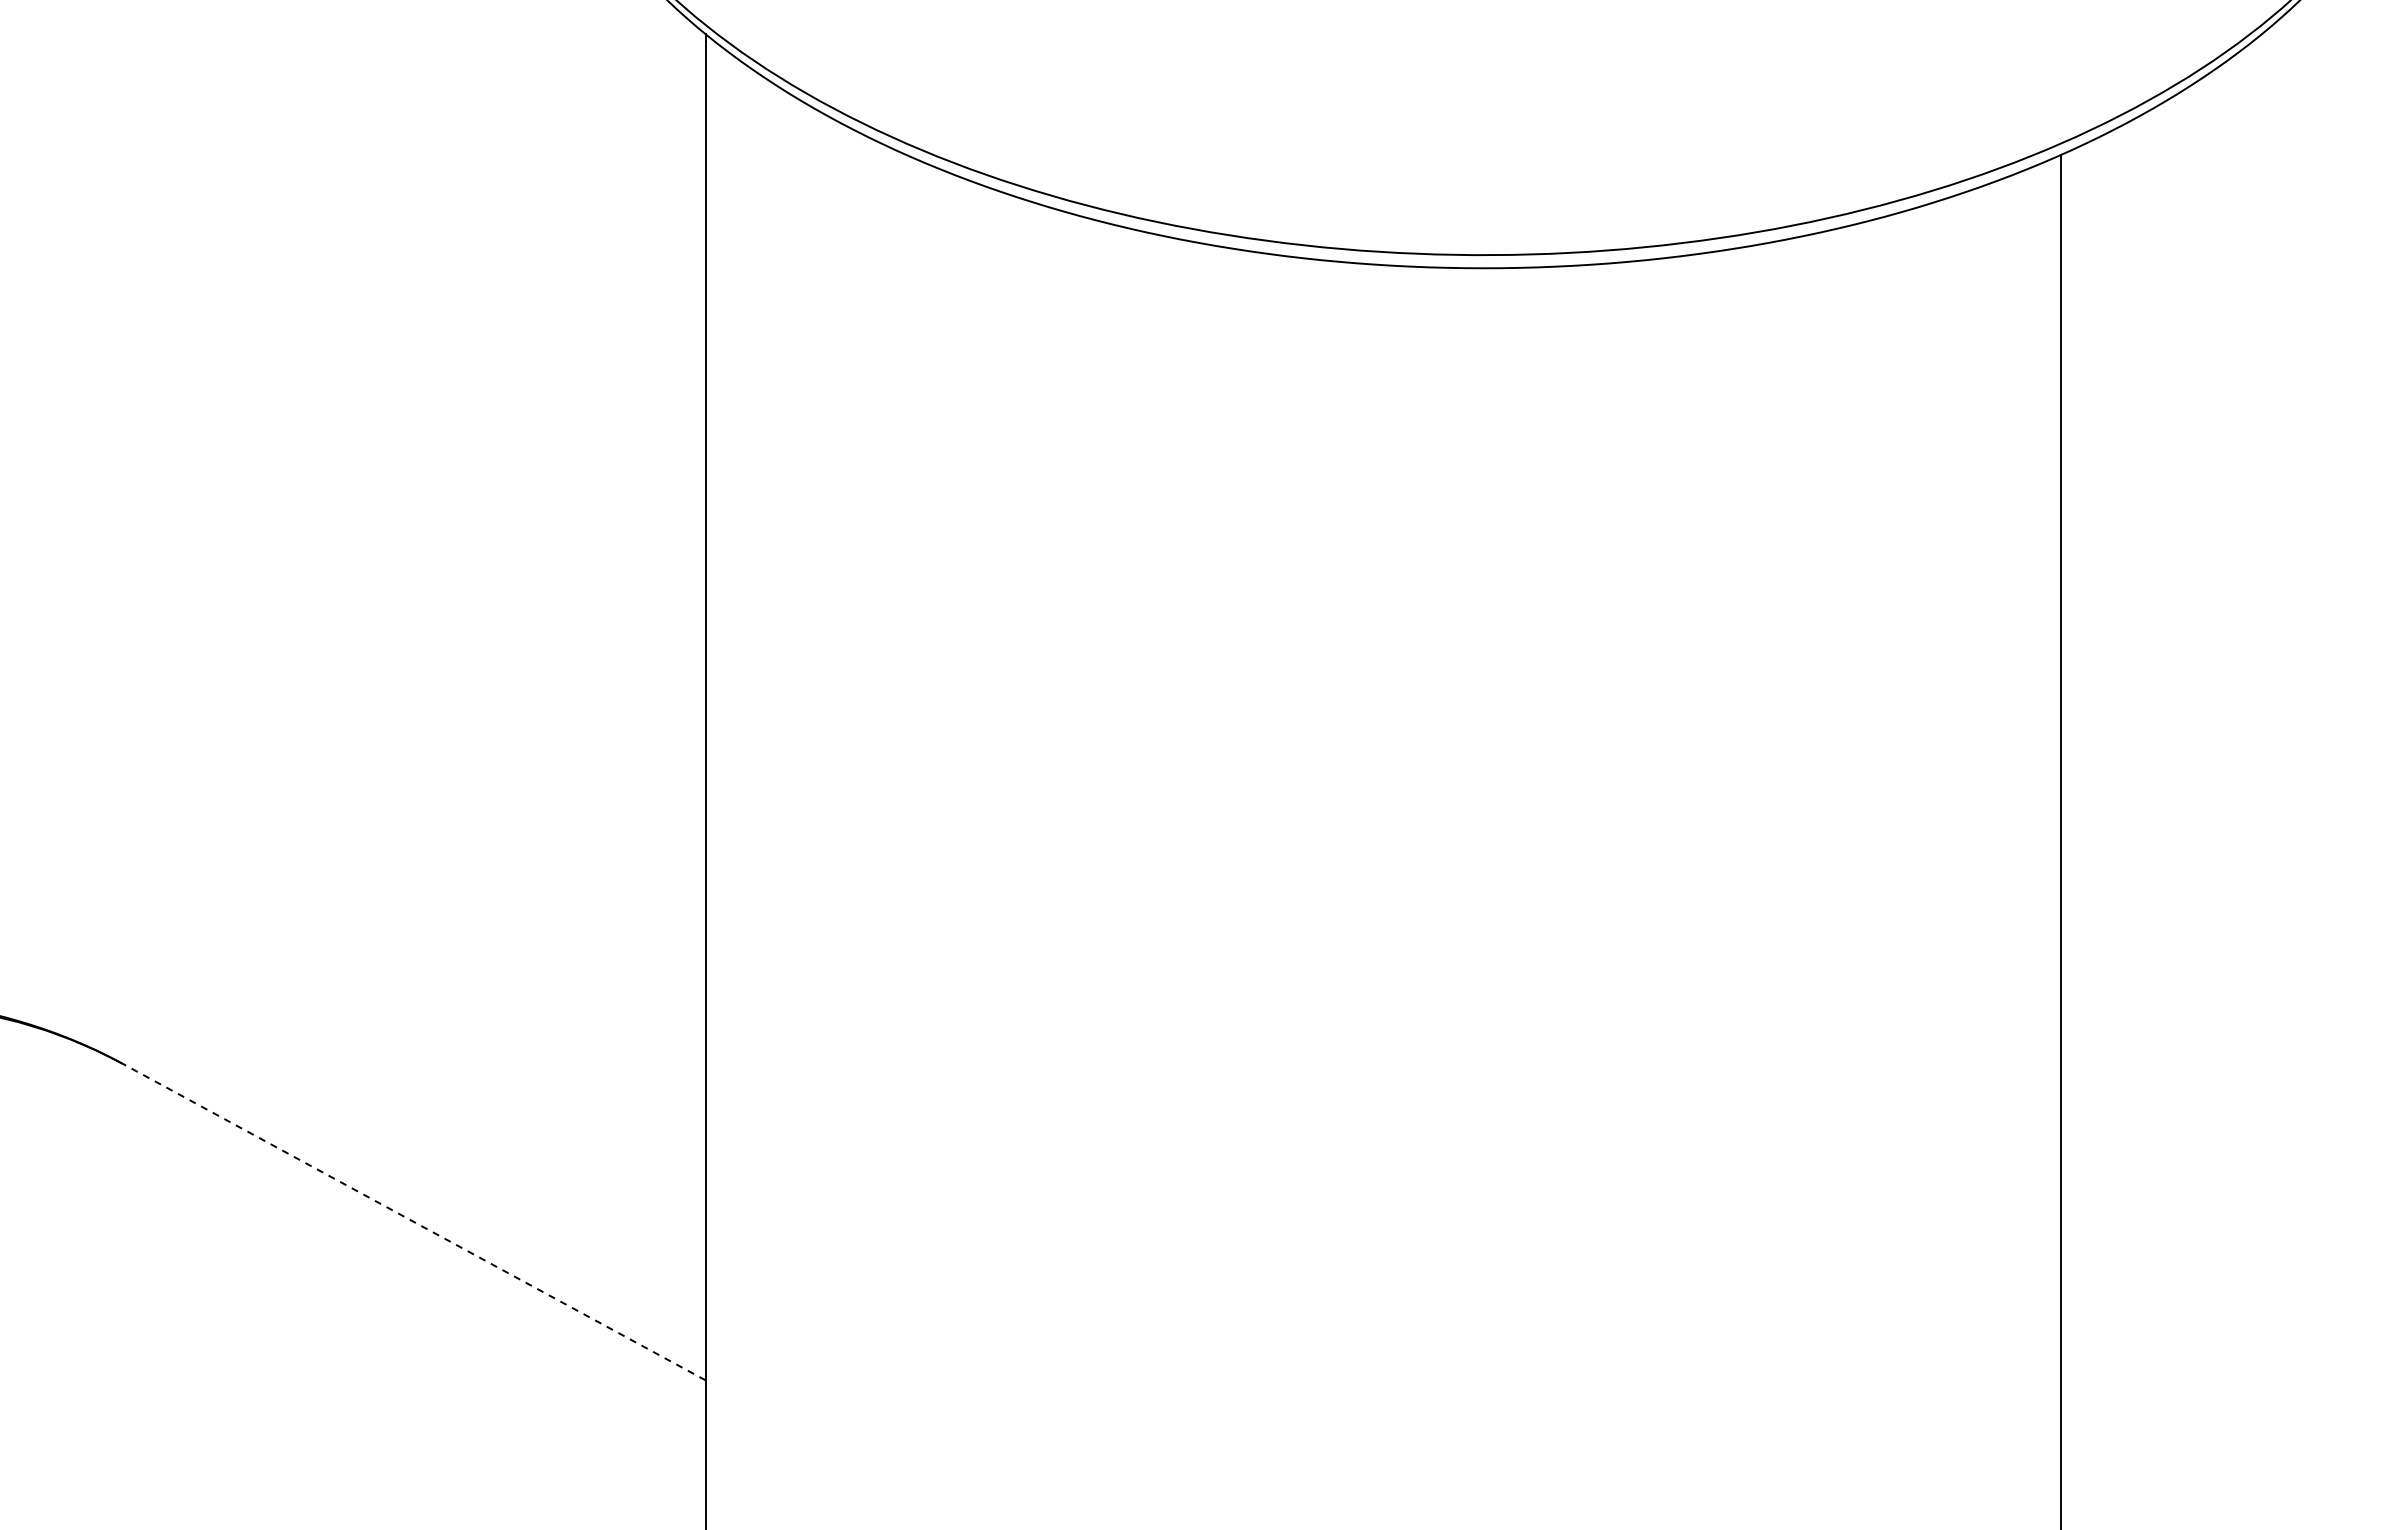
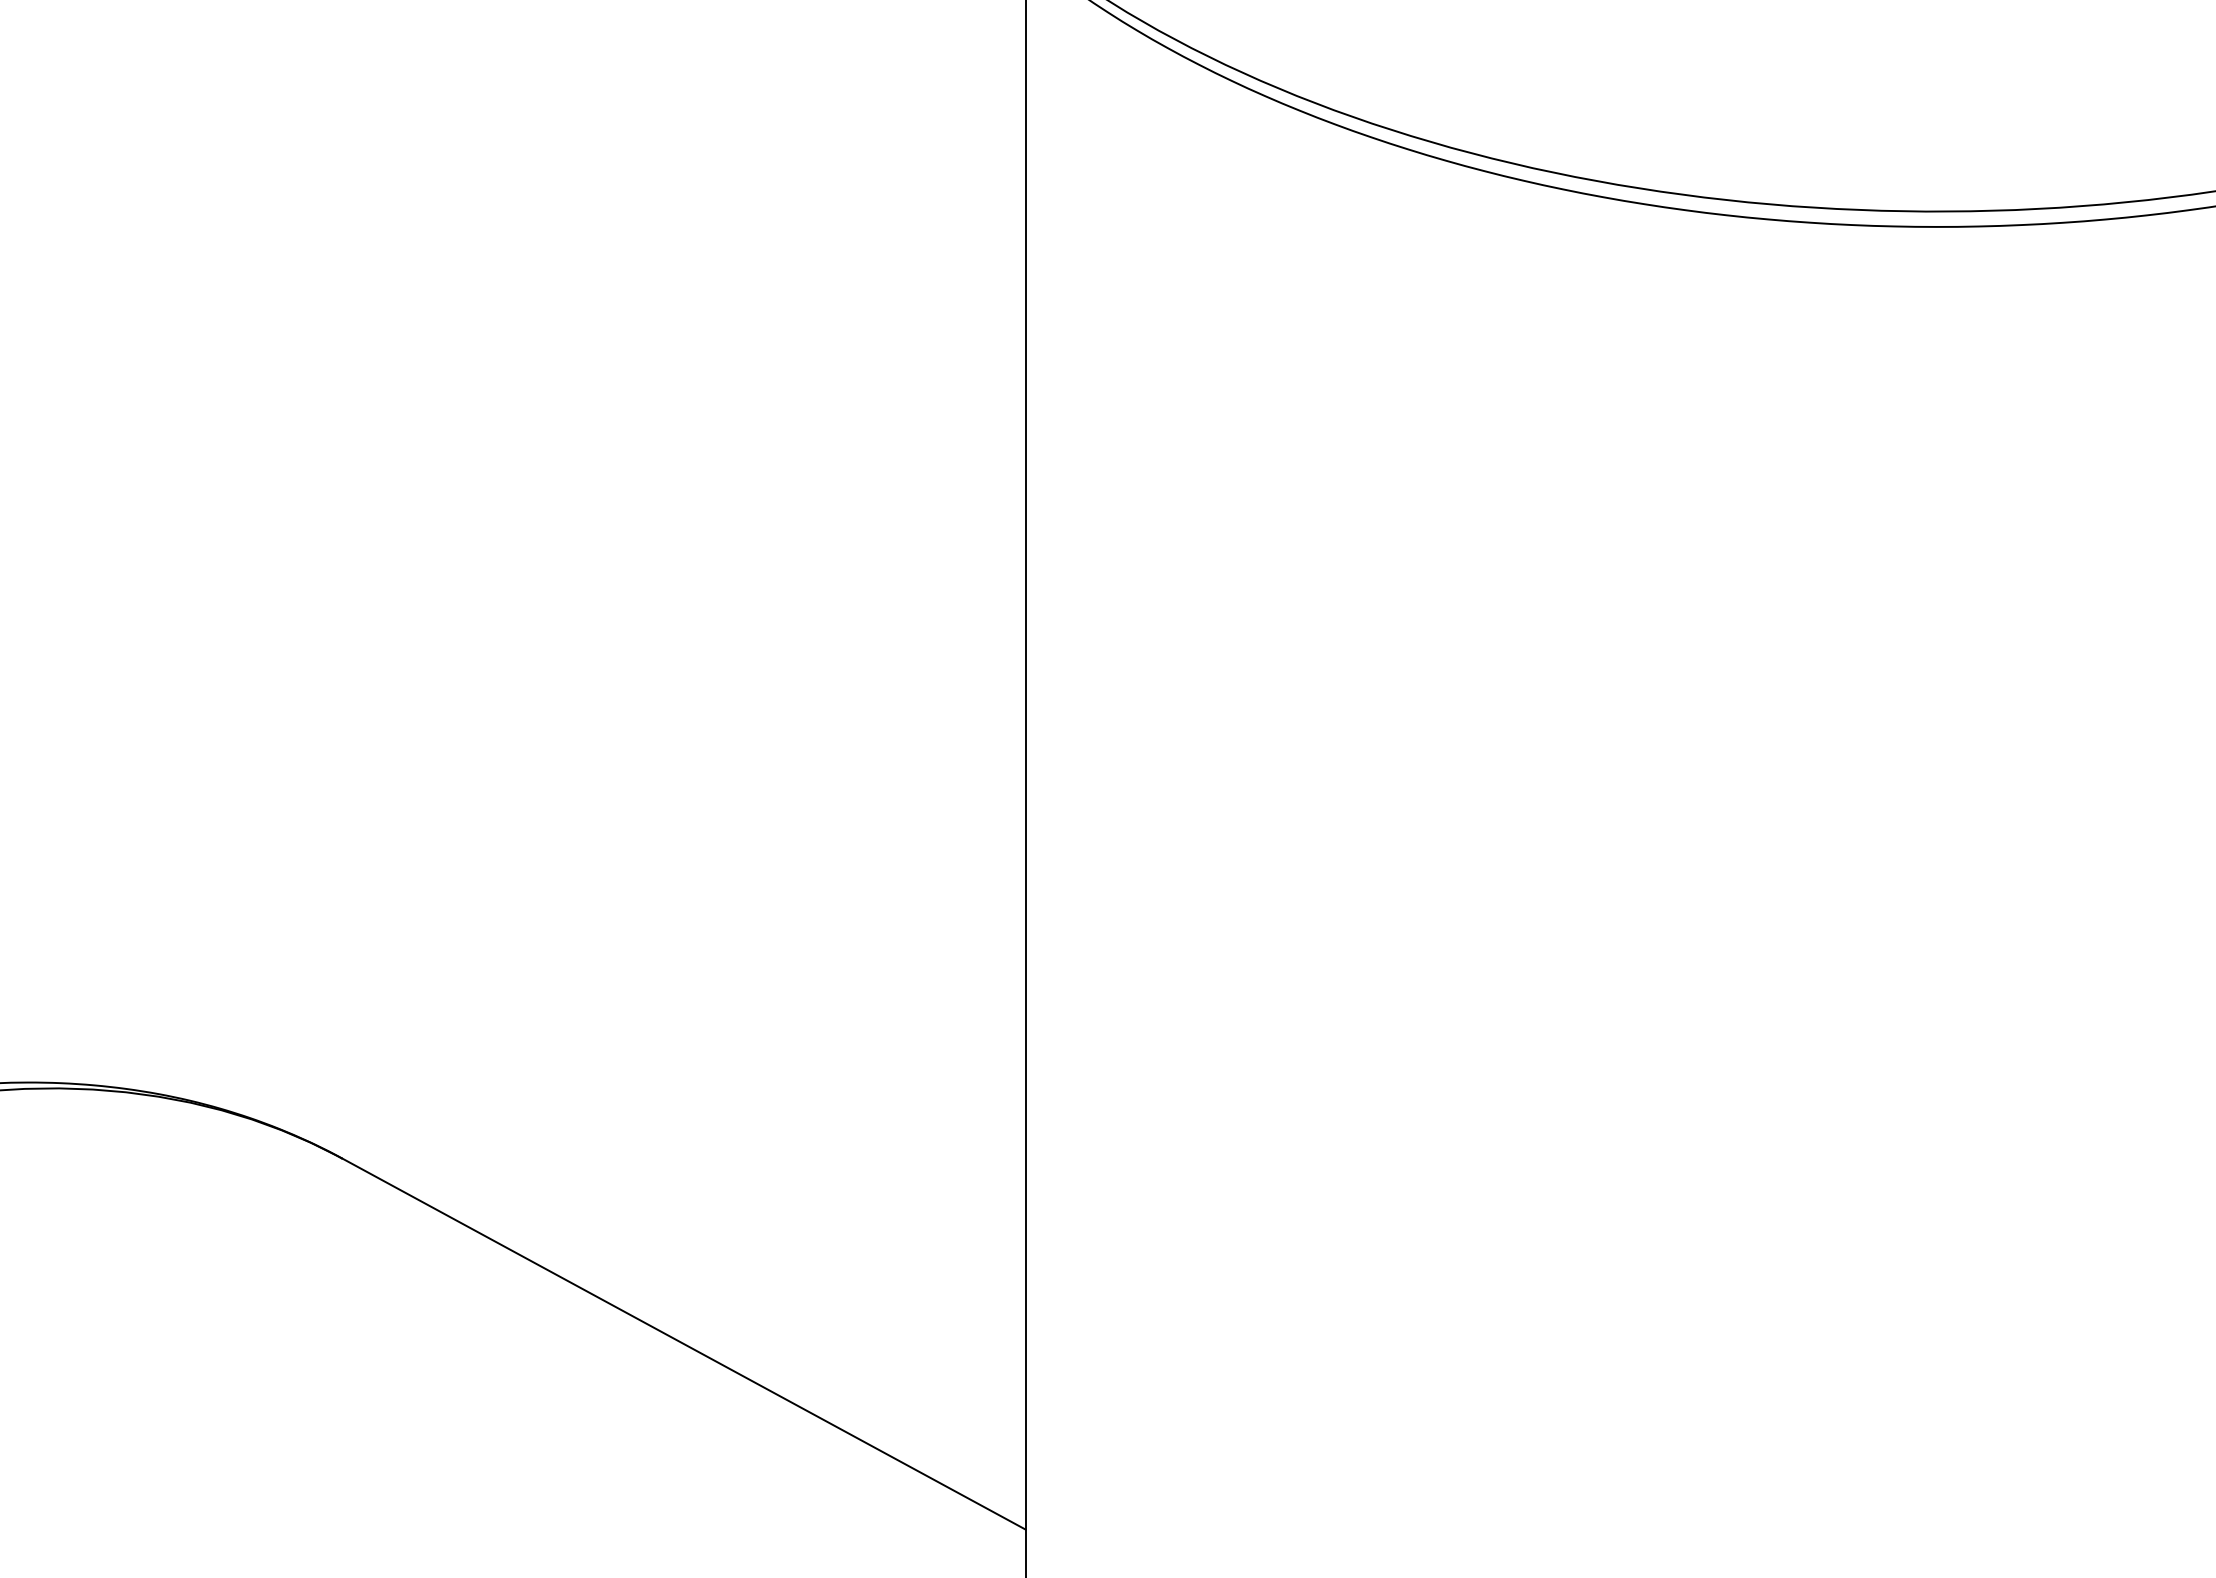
line: (414, 1222) -> (684, 1344), dashed -> solid

